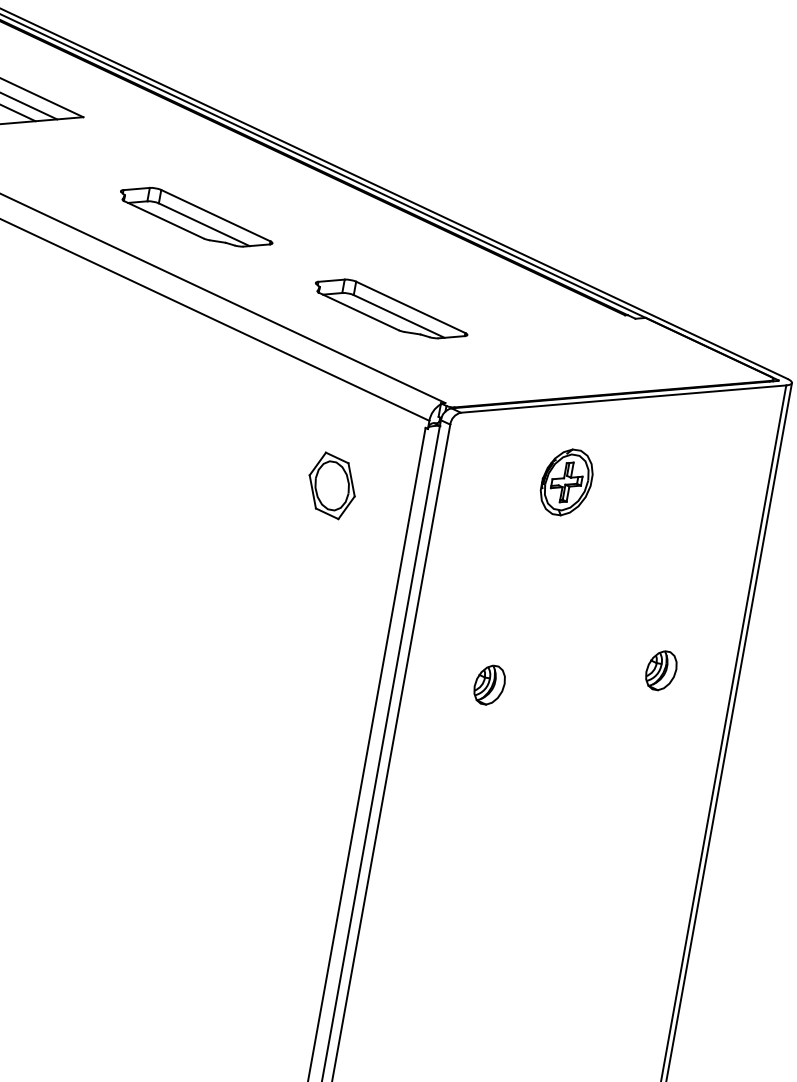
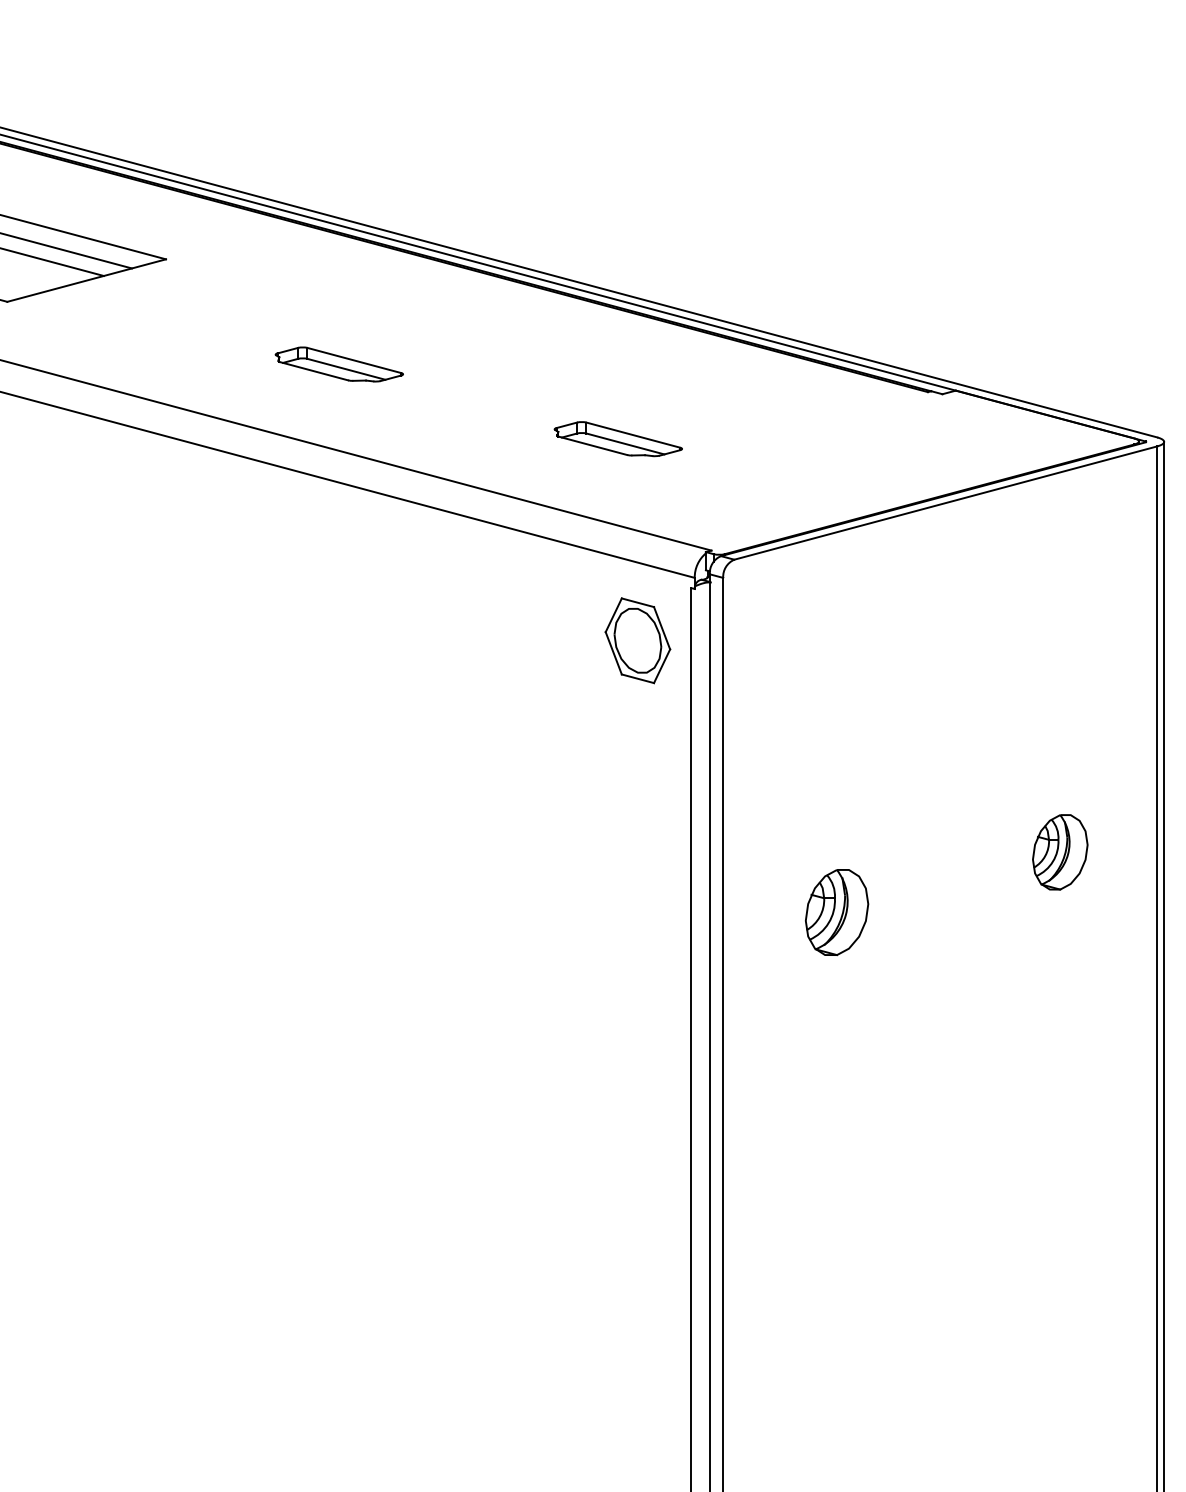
part: (196, 217) -> (339, 364), size x0.6
part: (391, 308) -> (618, 438), size x0.6
part: (566, 482) -> (890, 626), removed
part: (331, 485) -> (637, 640), moved
part: (660, 670) -> (1059, 852), size x1.4
part: (489, 684) -> (836, 911), size x1.6

